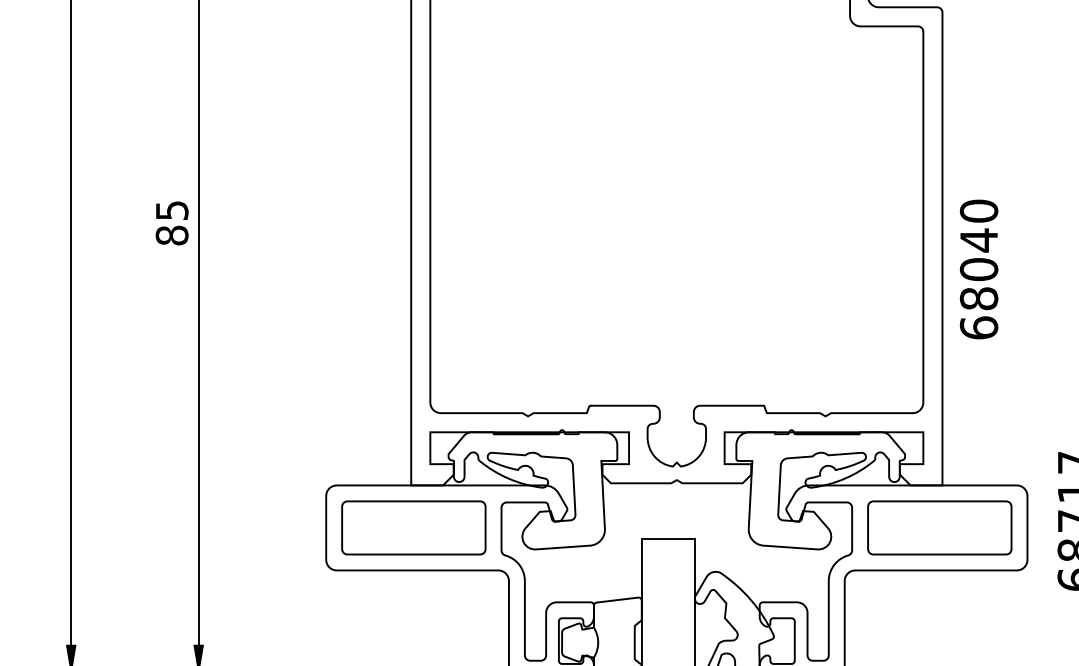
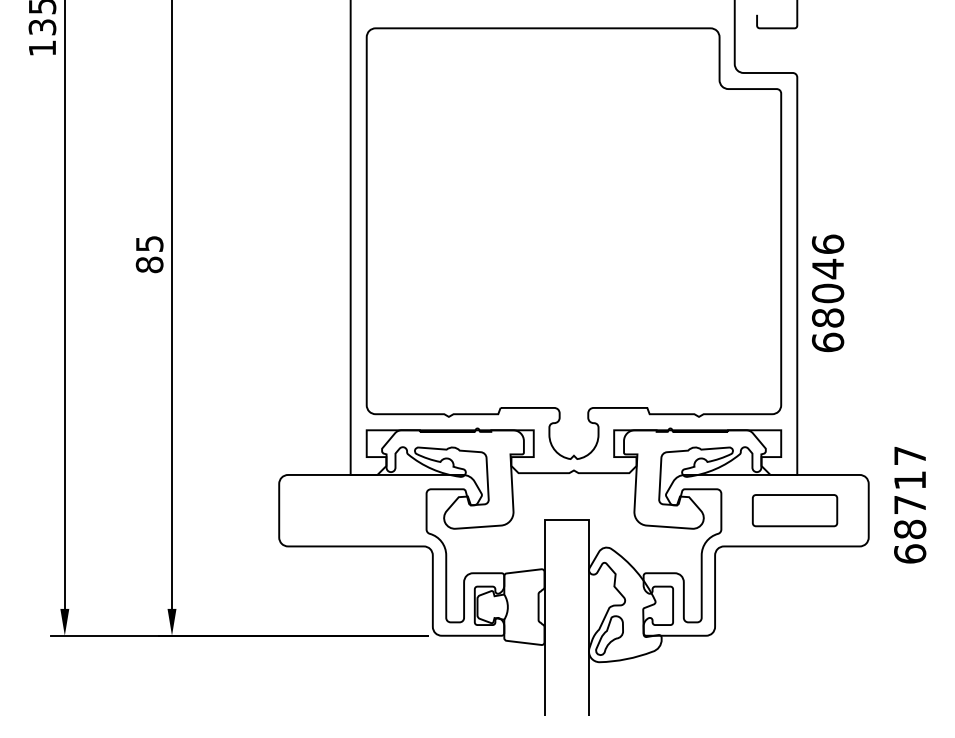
text: (978, 211) -> (827, 244), 68040 -> 68046
part: (413, 527) -> (352, 510), removed
part: (939, 527) -> (794, 510), size x0.7

